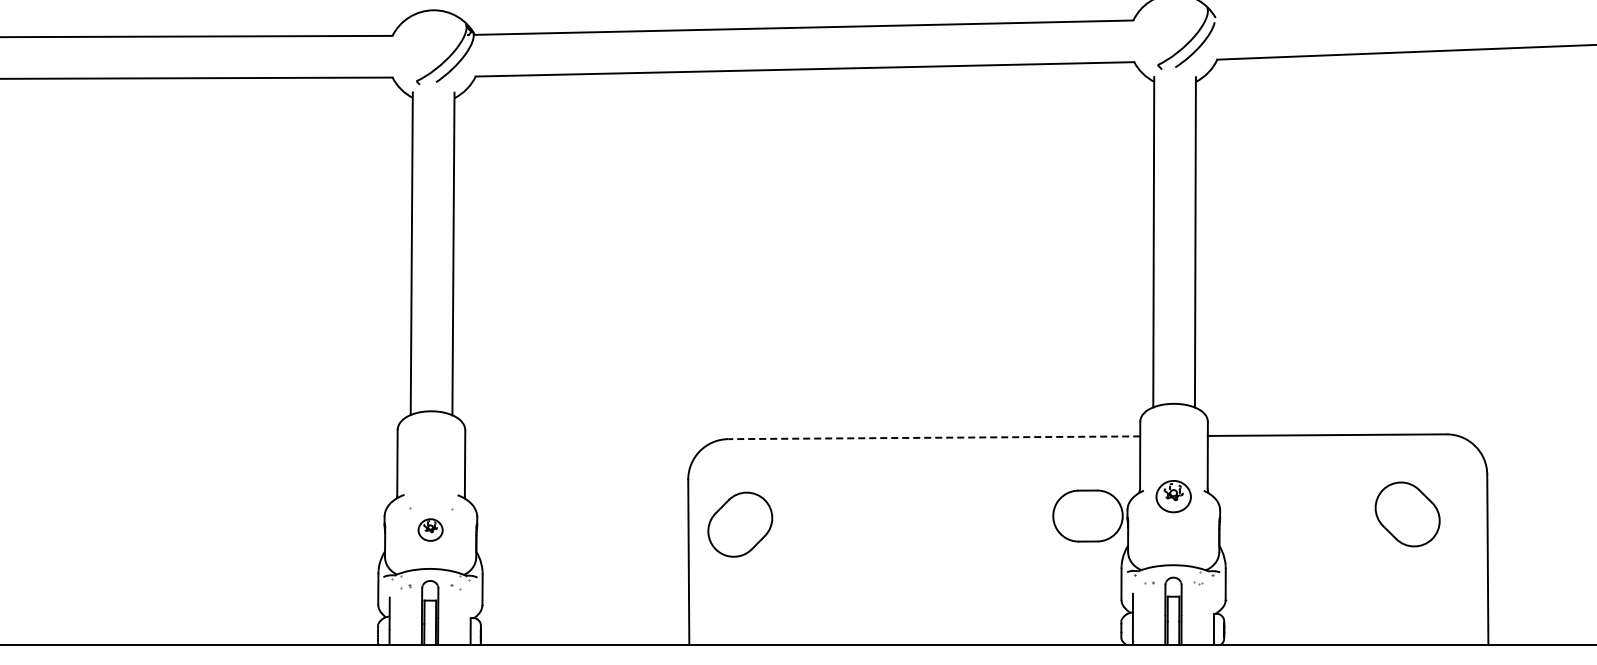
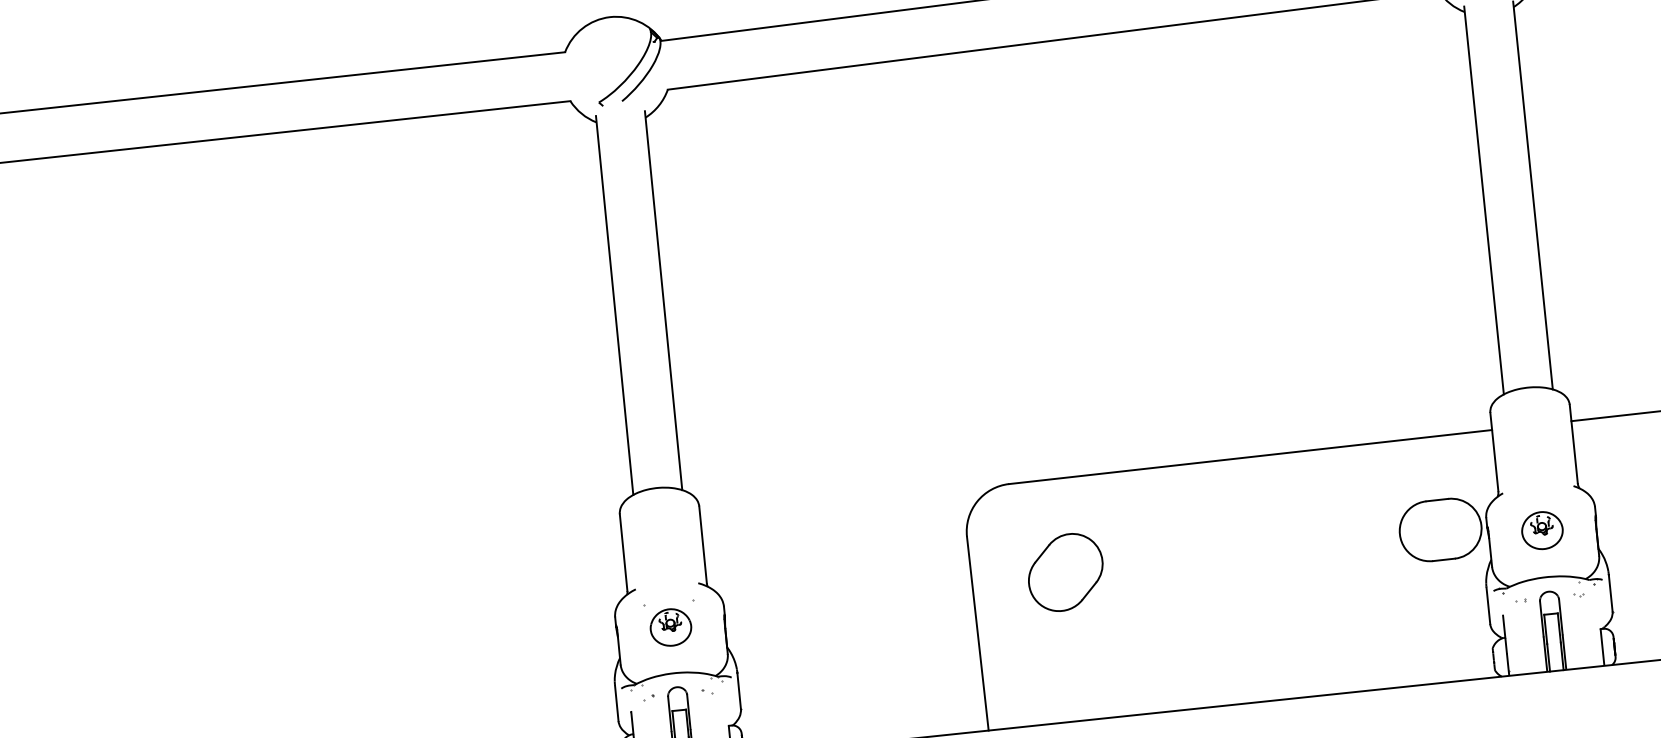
line: (934, 437) -> (1250, 456), dashed -> solid
part: (1173, 496) -> (1542, 530), moved
part: (740, 524) -> (1065, 572), moved
part: (430, 529) -> (670, 626), size x1.43

